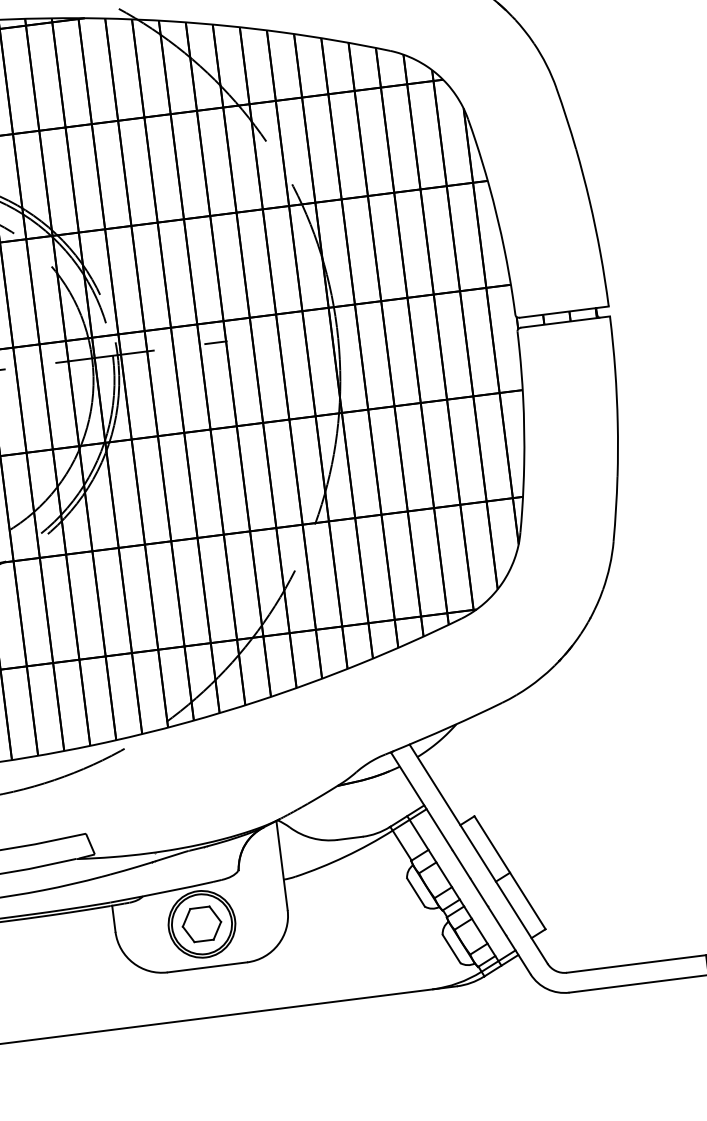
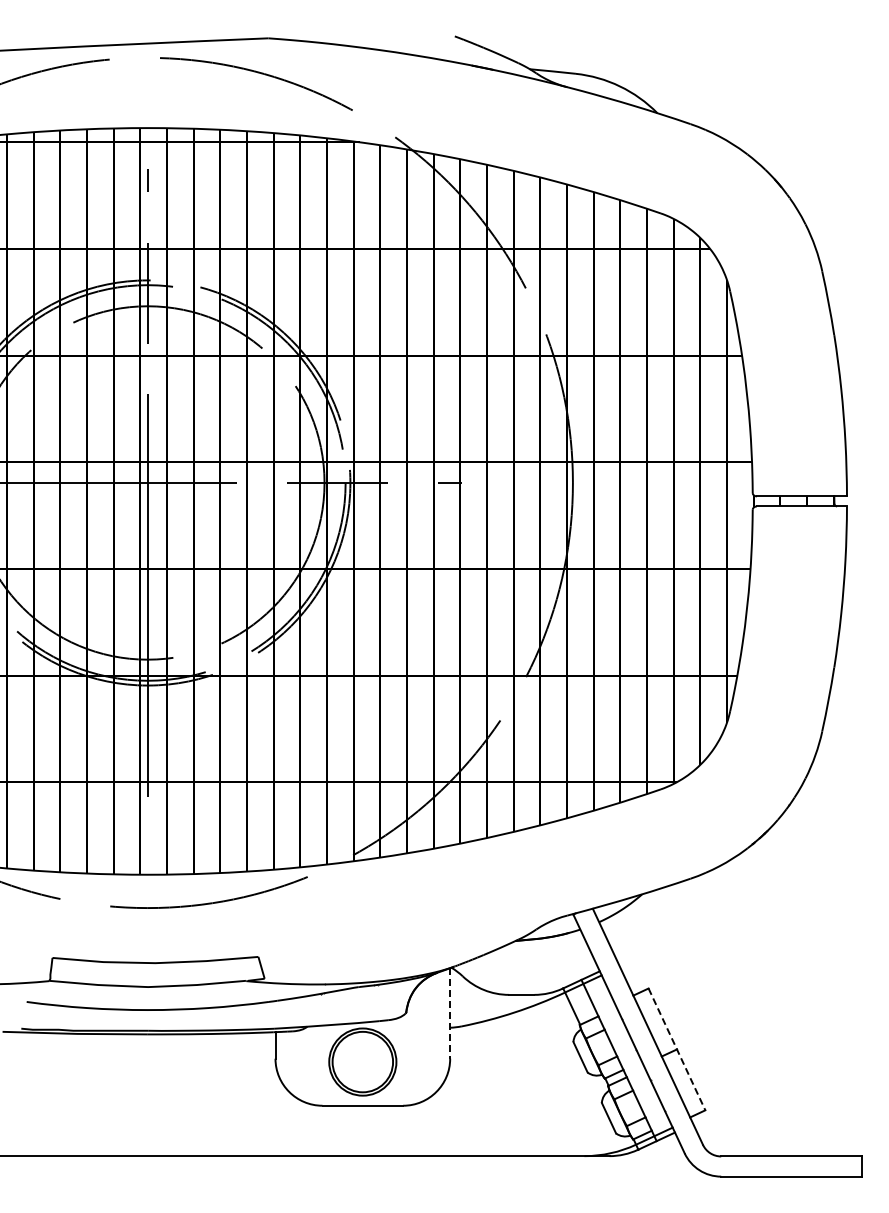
line: (282, 865) -> (450, 1013), solid -> dashed
line: (510, 872) -> (677, 1049), solid -> dashed
part: (201, 923) -> (362, 1061), removed

